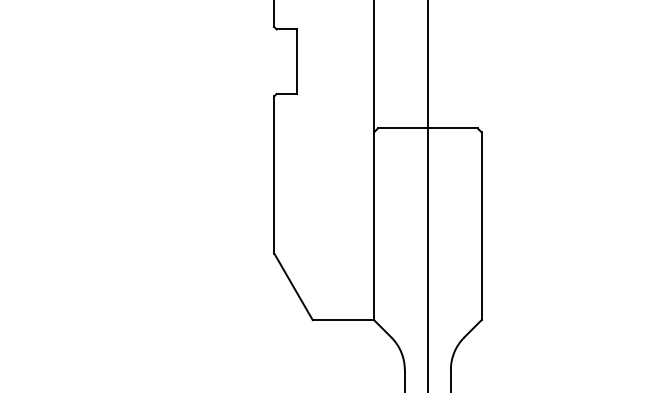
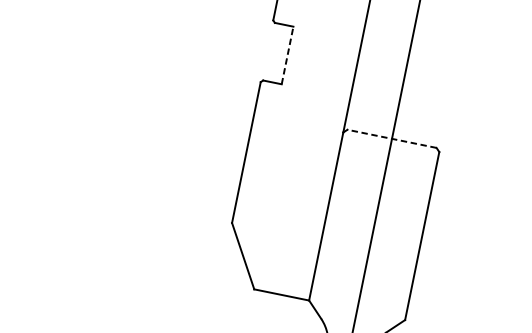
line: (297, 61) -> (287, 55), solid -> dashed
line: (427, 128) -> (391, 138), solid -> dashed

